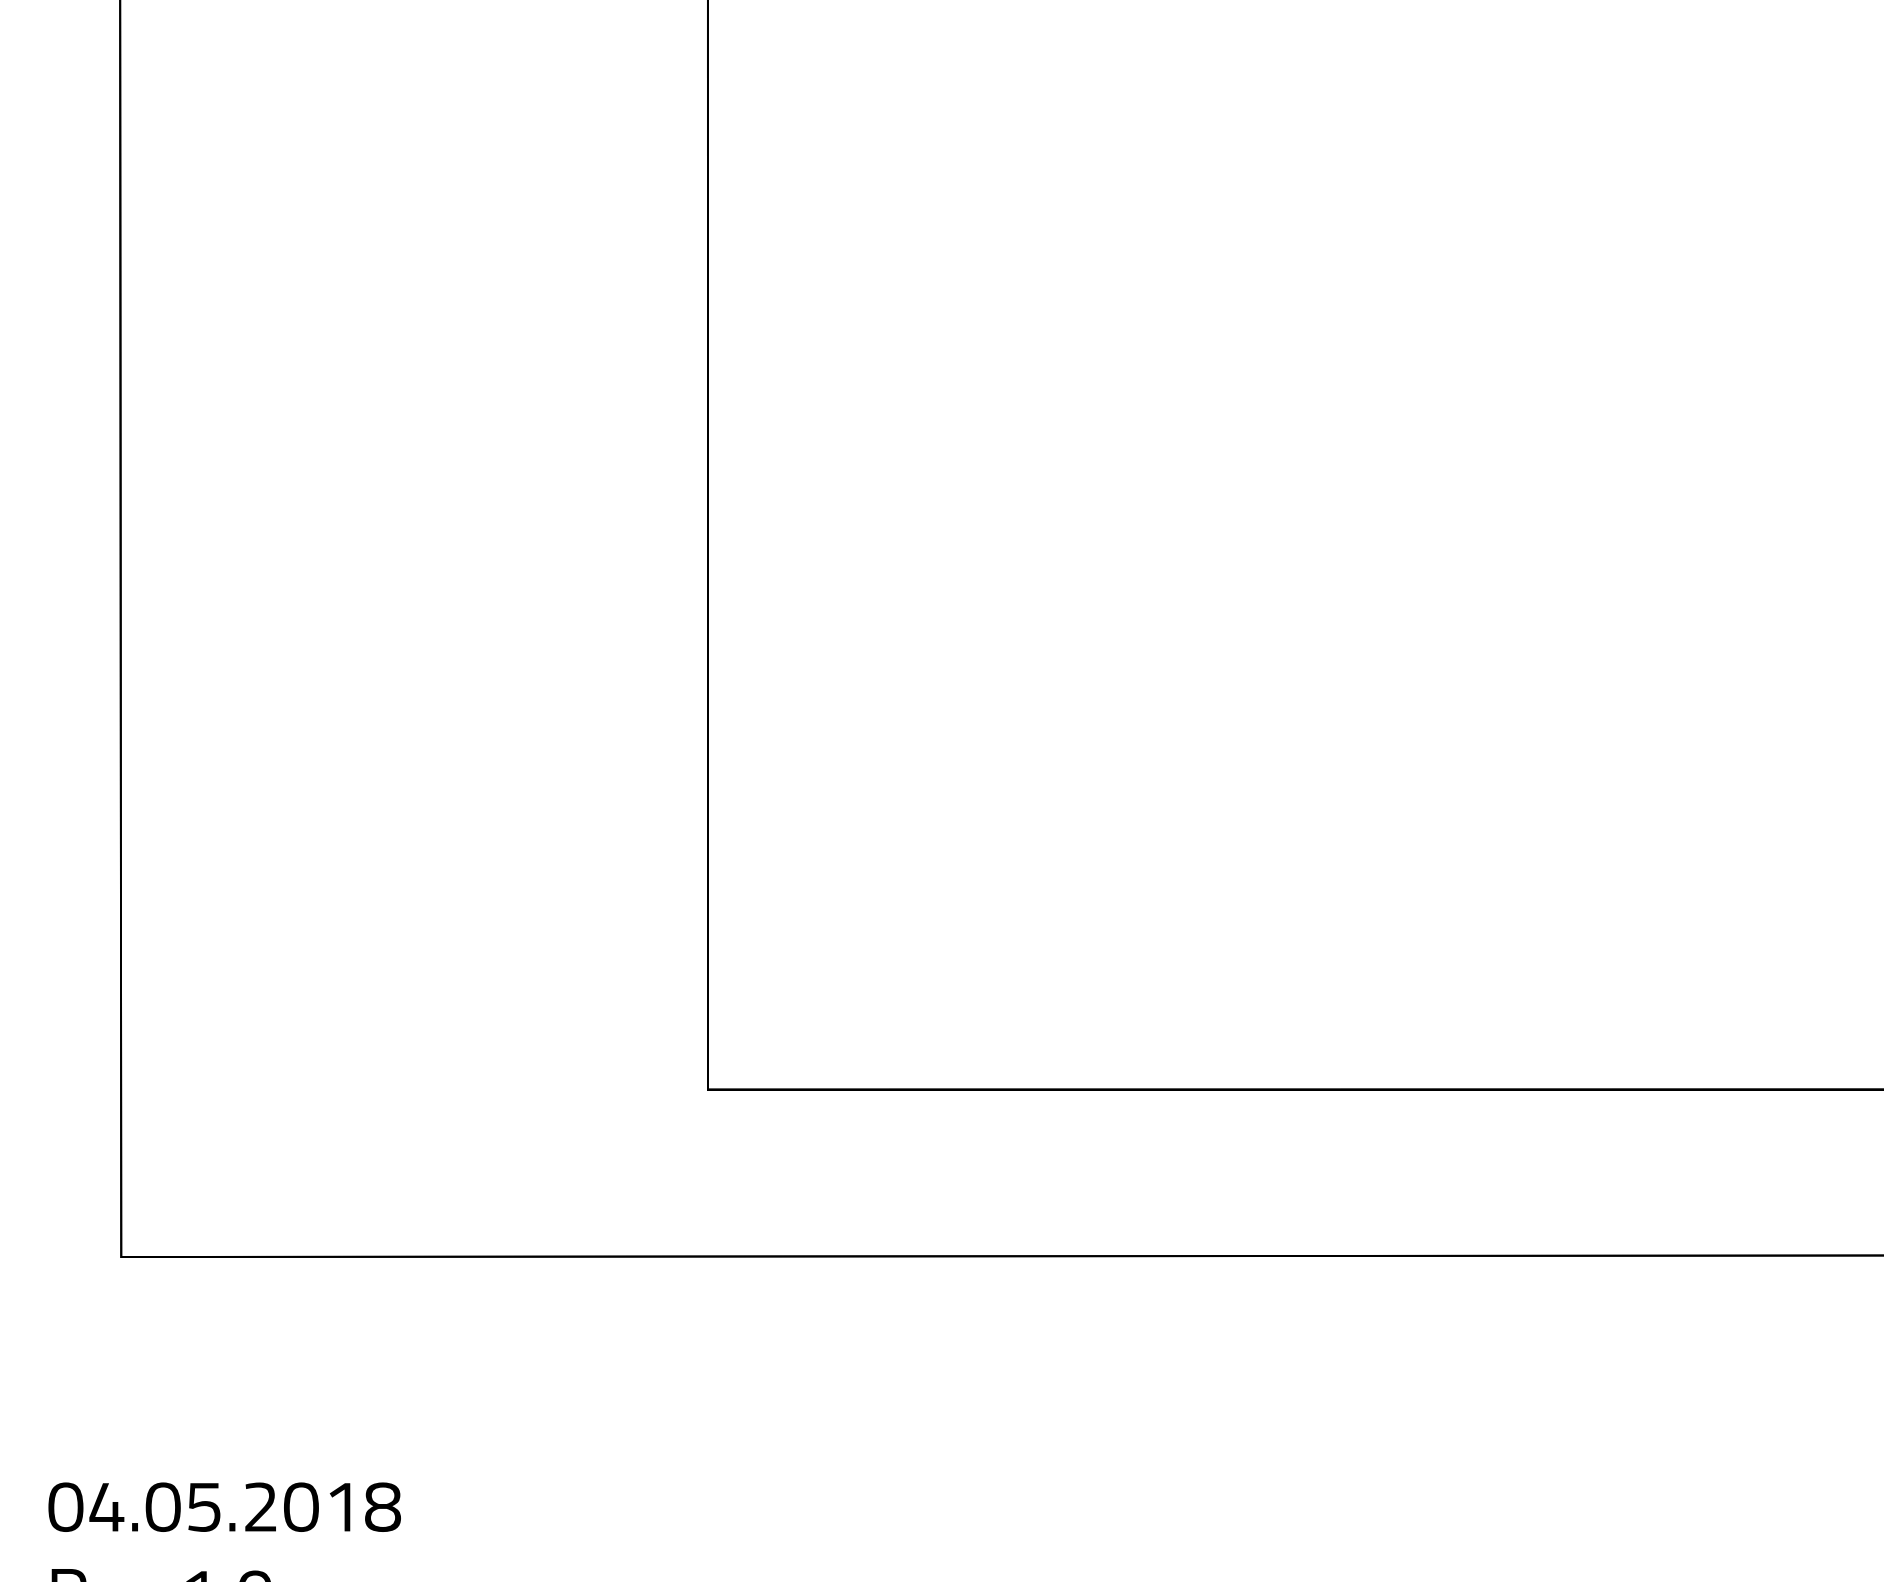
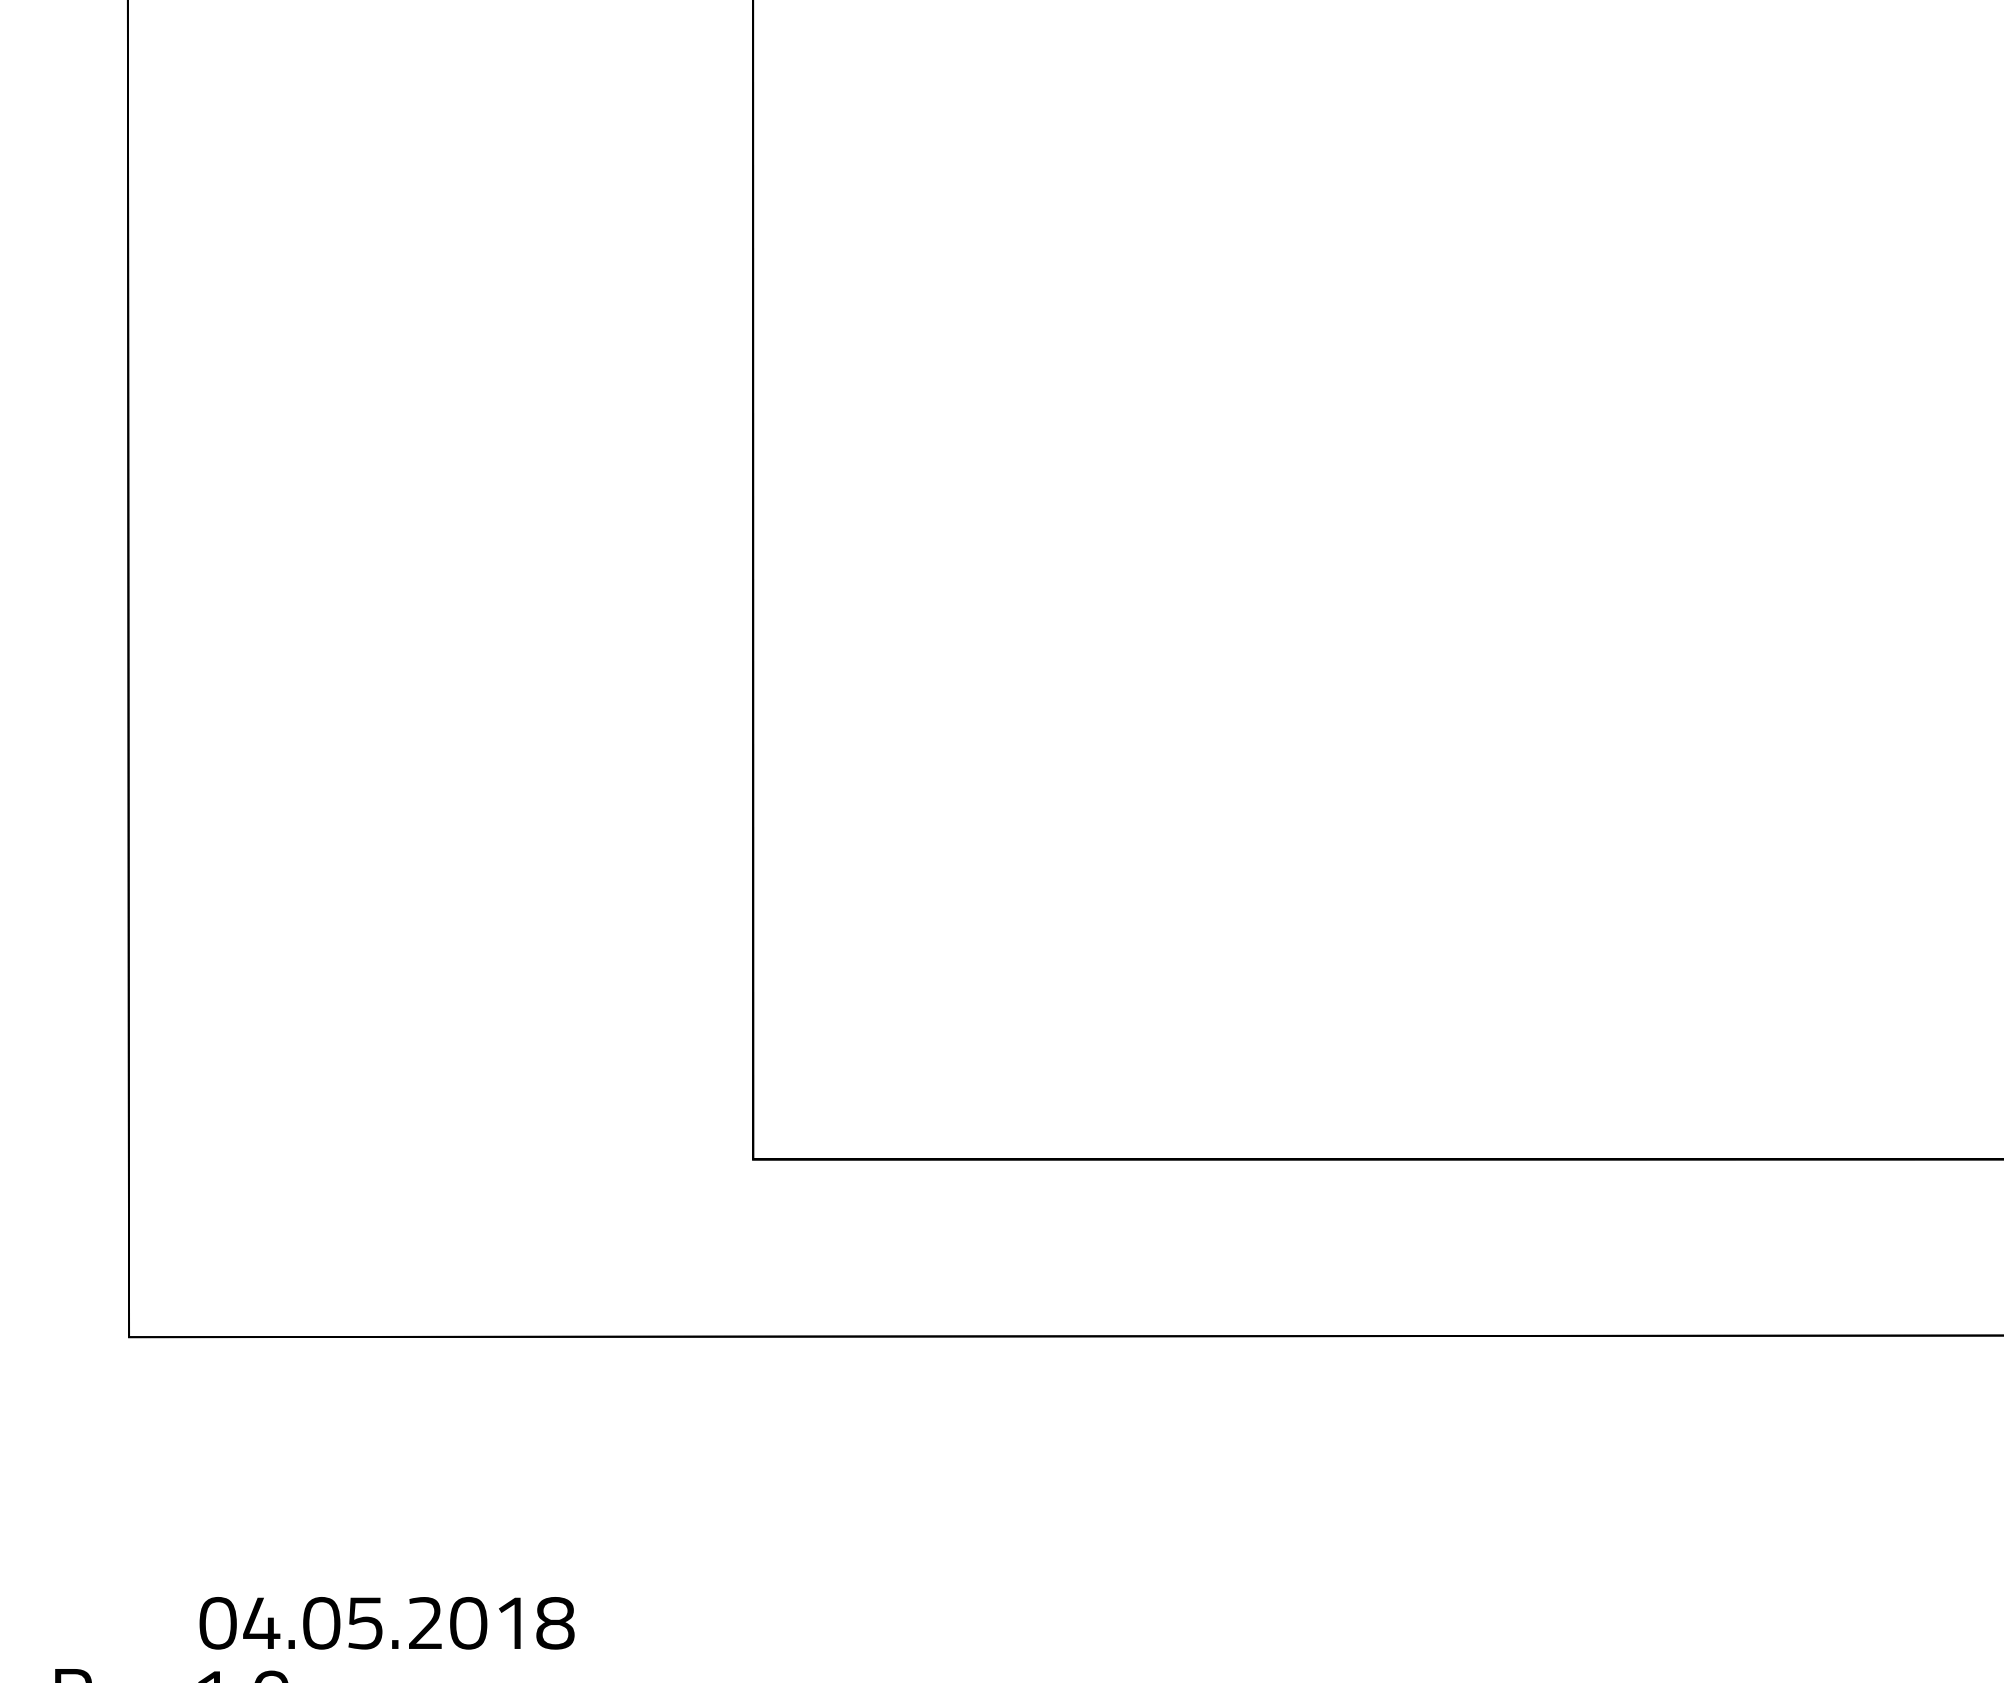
text: (224, 1507) -> (386, 1623), moved

